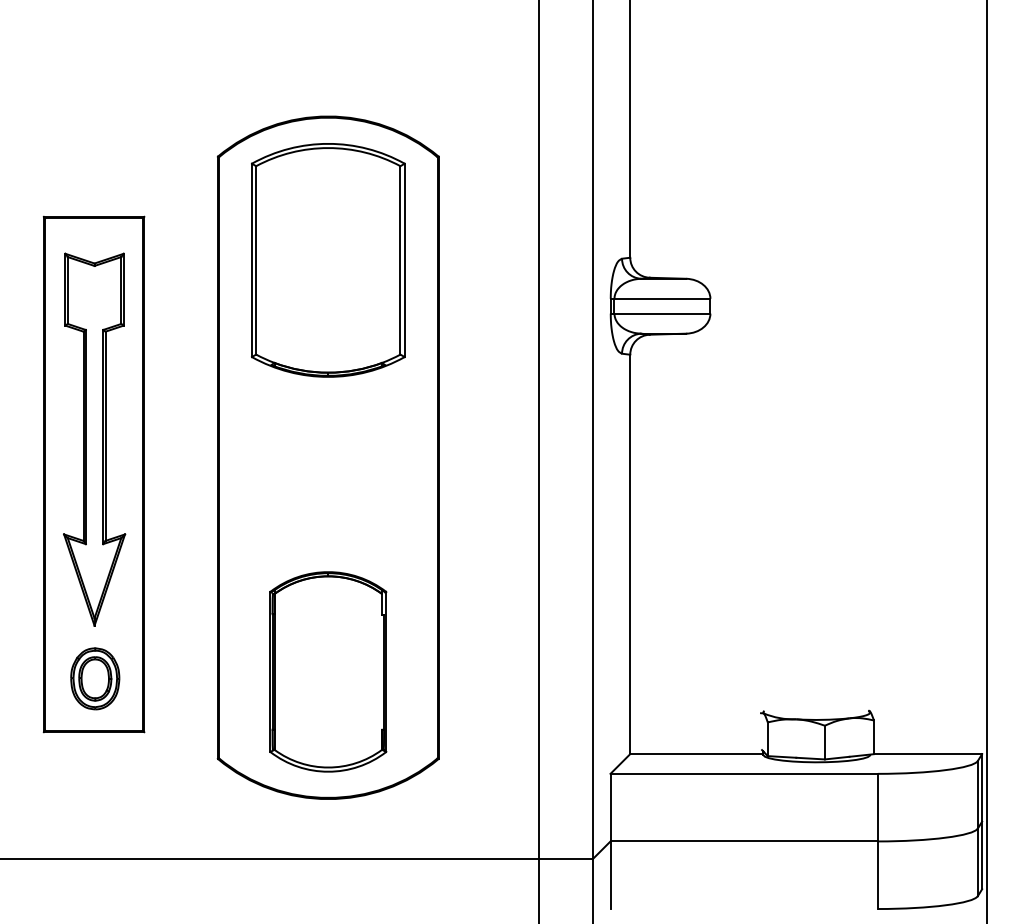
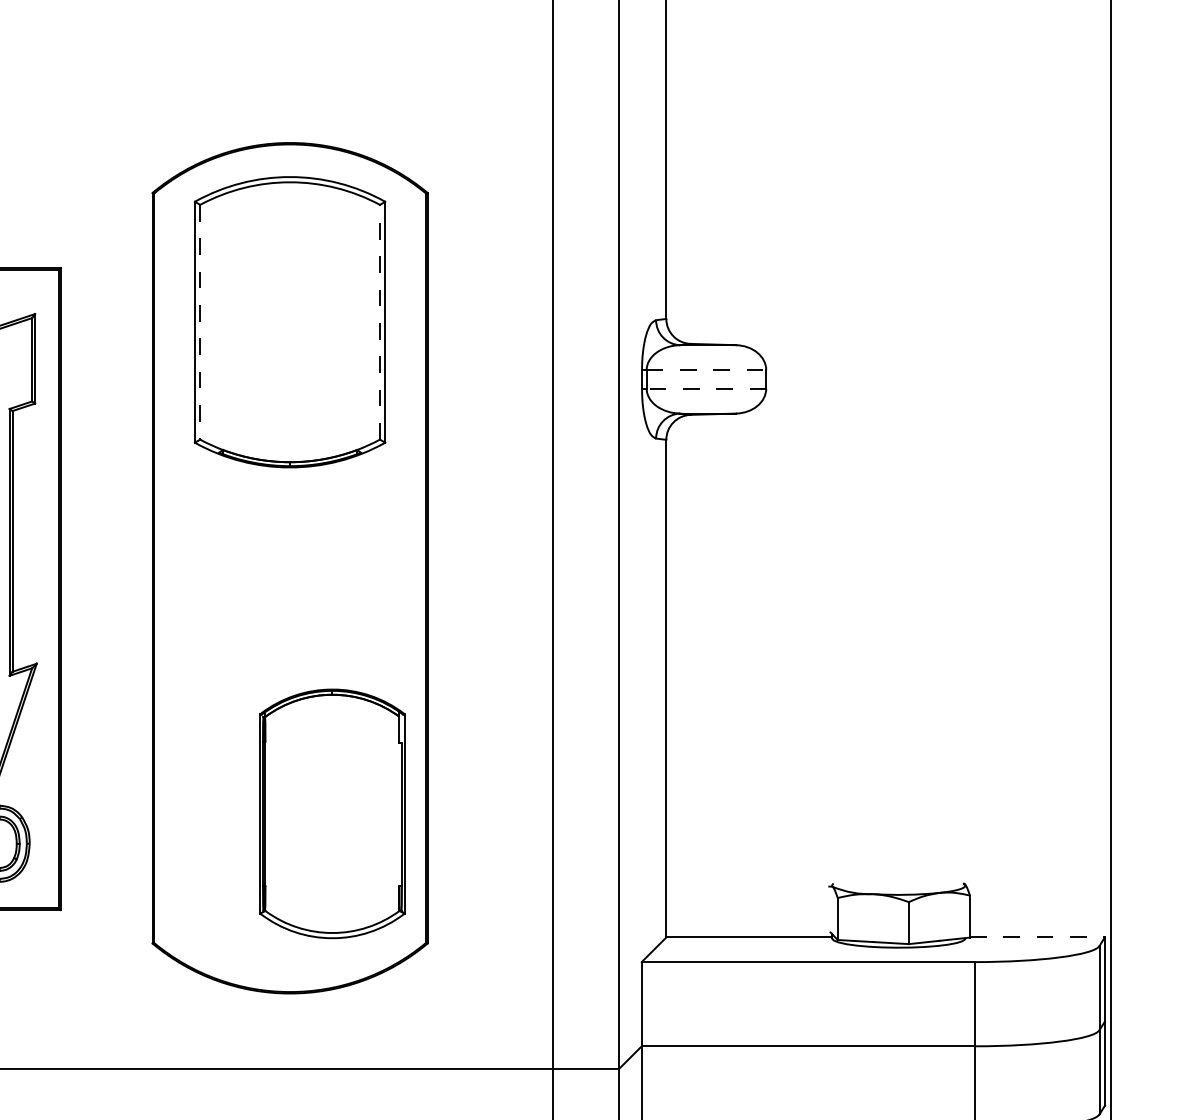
line: (400, 259) -> (380, 321), solid -> dashed
line: (256, 260) -> (200, 322), solid -> dashed
line: (662, 298) -> (706, 369), solid -> dashed
line: (662, 313) -> (706, 388), solid -> dashed
part: (328, 671) -> (332, 813), moved
line: (928, 754) -> (1037, 937), solid -> dashed

